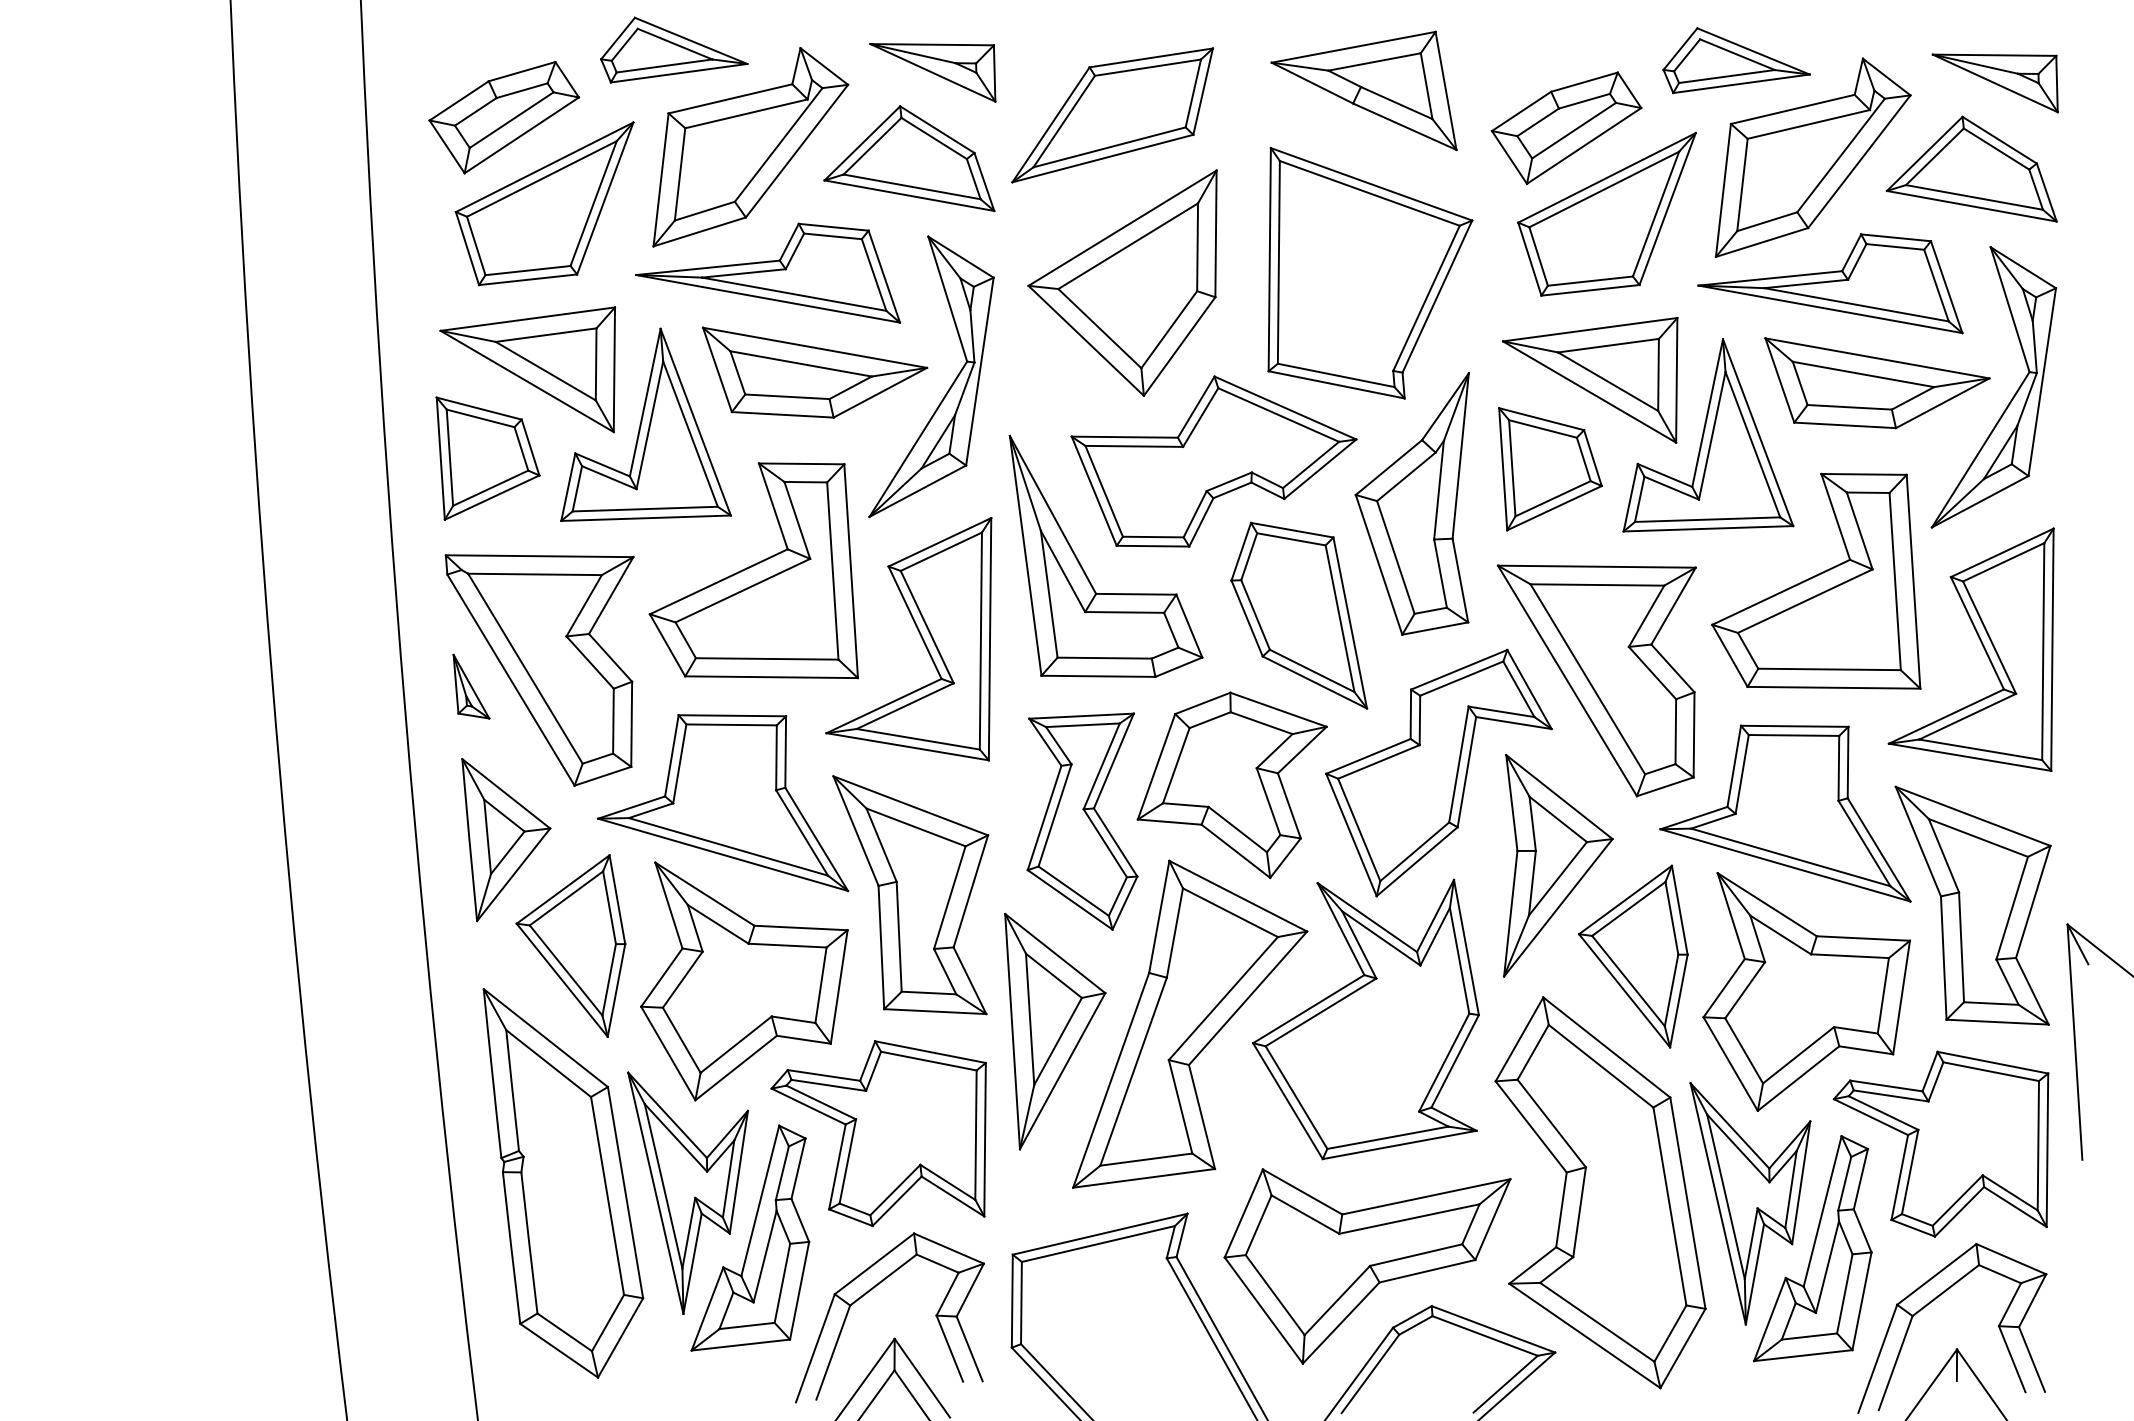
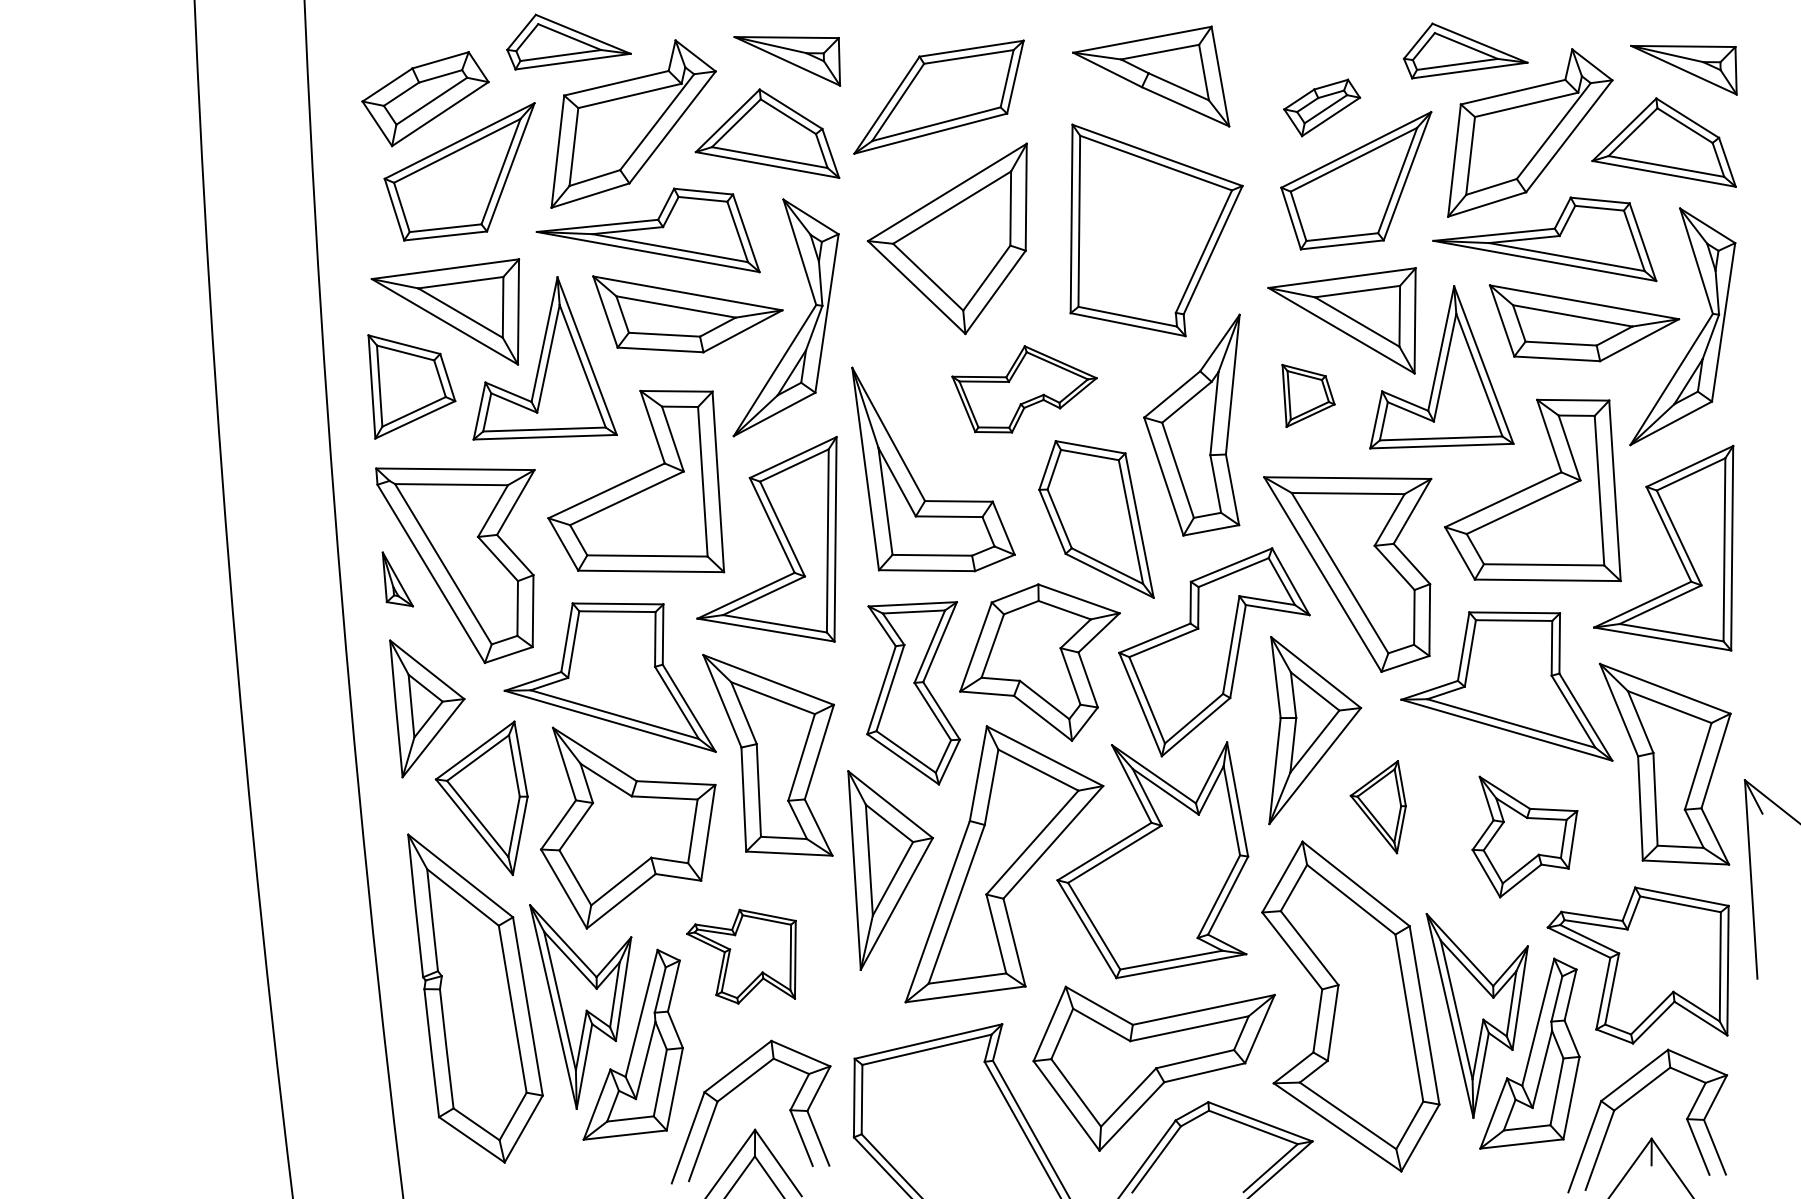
part: (1566, 127) -> (1322, 107), size x0.6
part: (1213, 461) -> (1024, 389), size x0.6
part: (1550, 469) -> (1308, 396), size x0.6
part: (1632, 956) -> (1377, 807), size x0.6
part: (1806, 991) -> (1524, 836), size x0.6
part: (878, 1133) -> (741, 956), size x0.6

